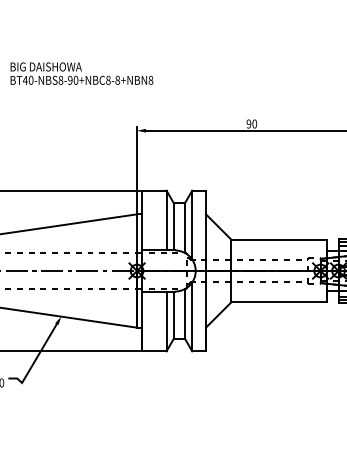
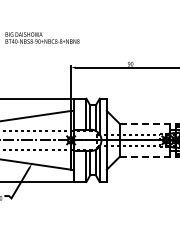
line: (278, 240) -> (144, 124), solid -> dashed
line: (278, 302) -> (144, 156), solid -> dashed

